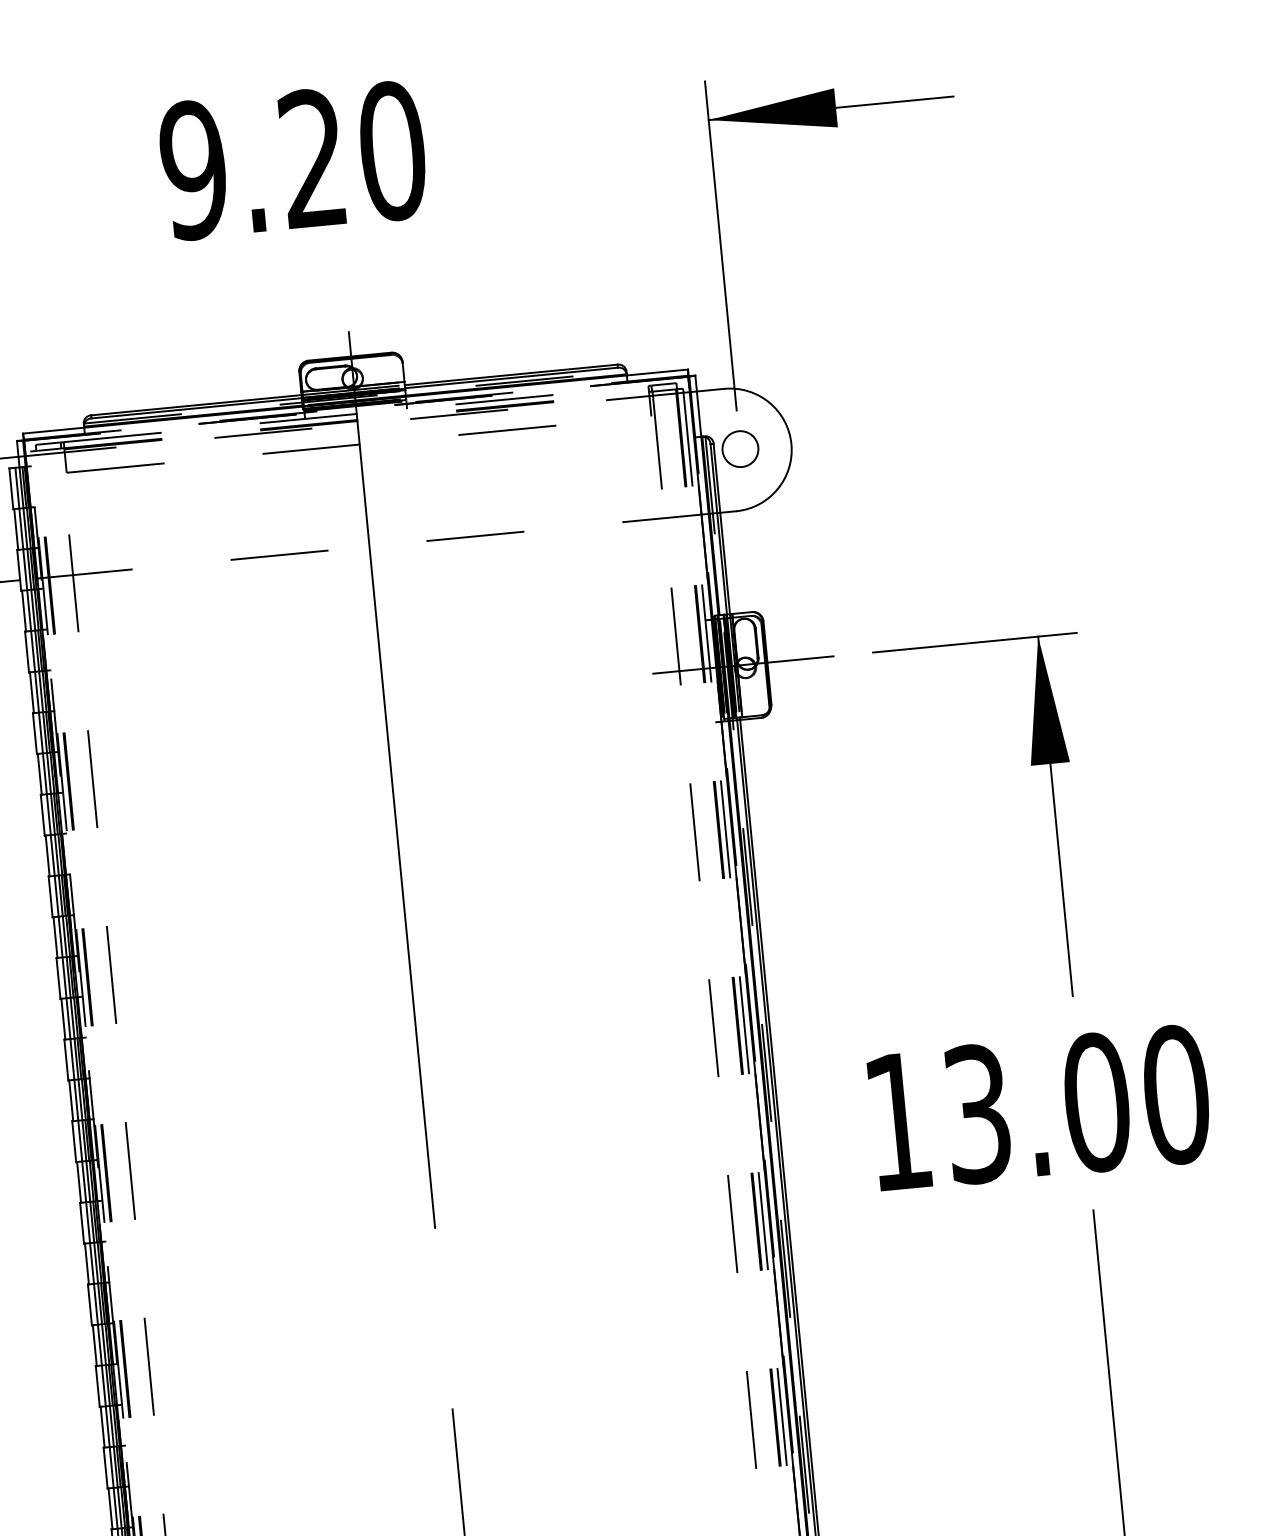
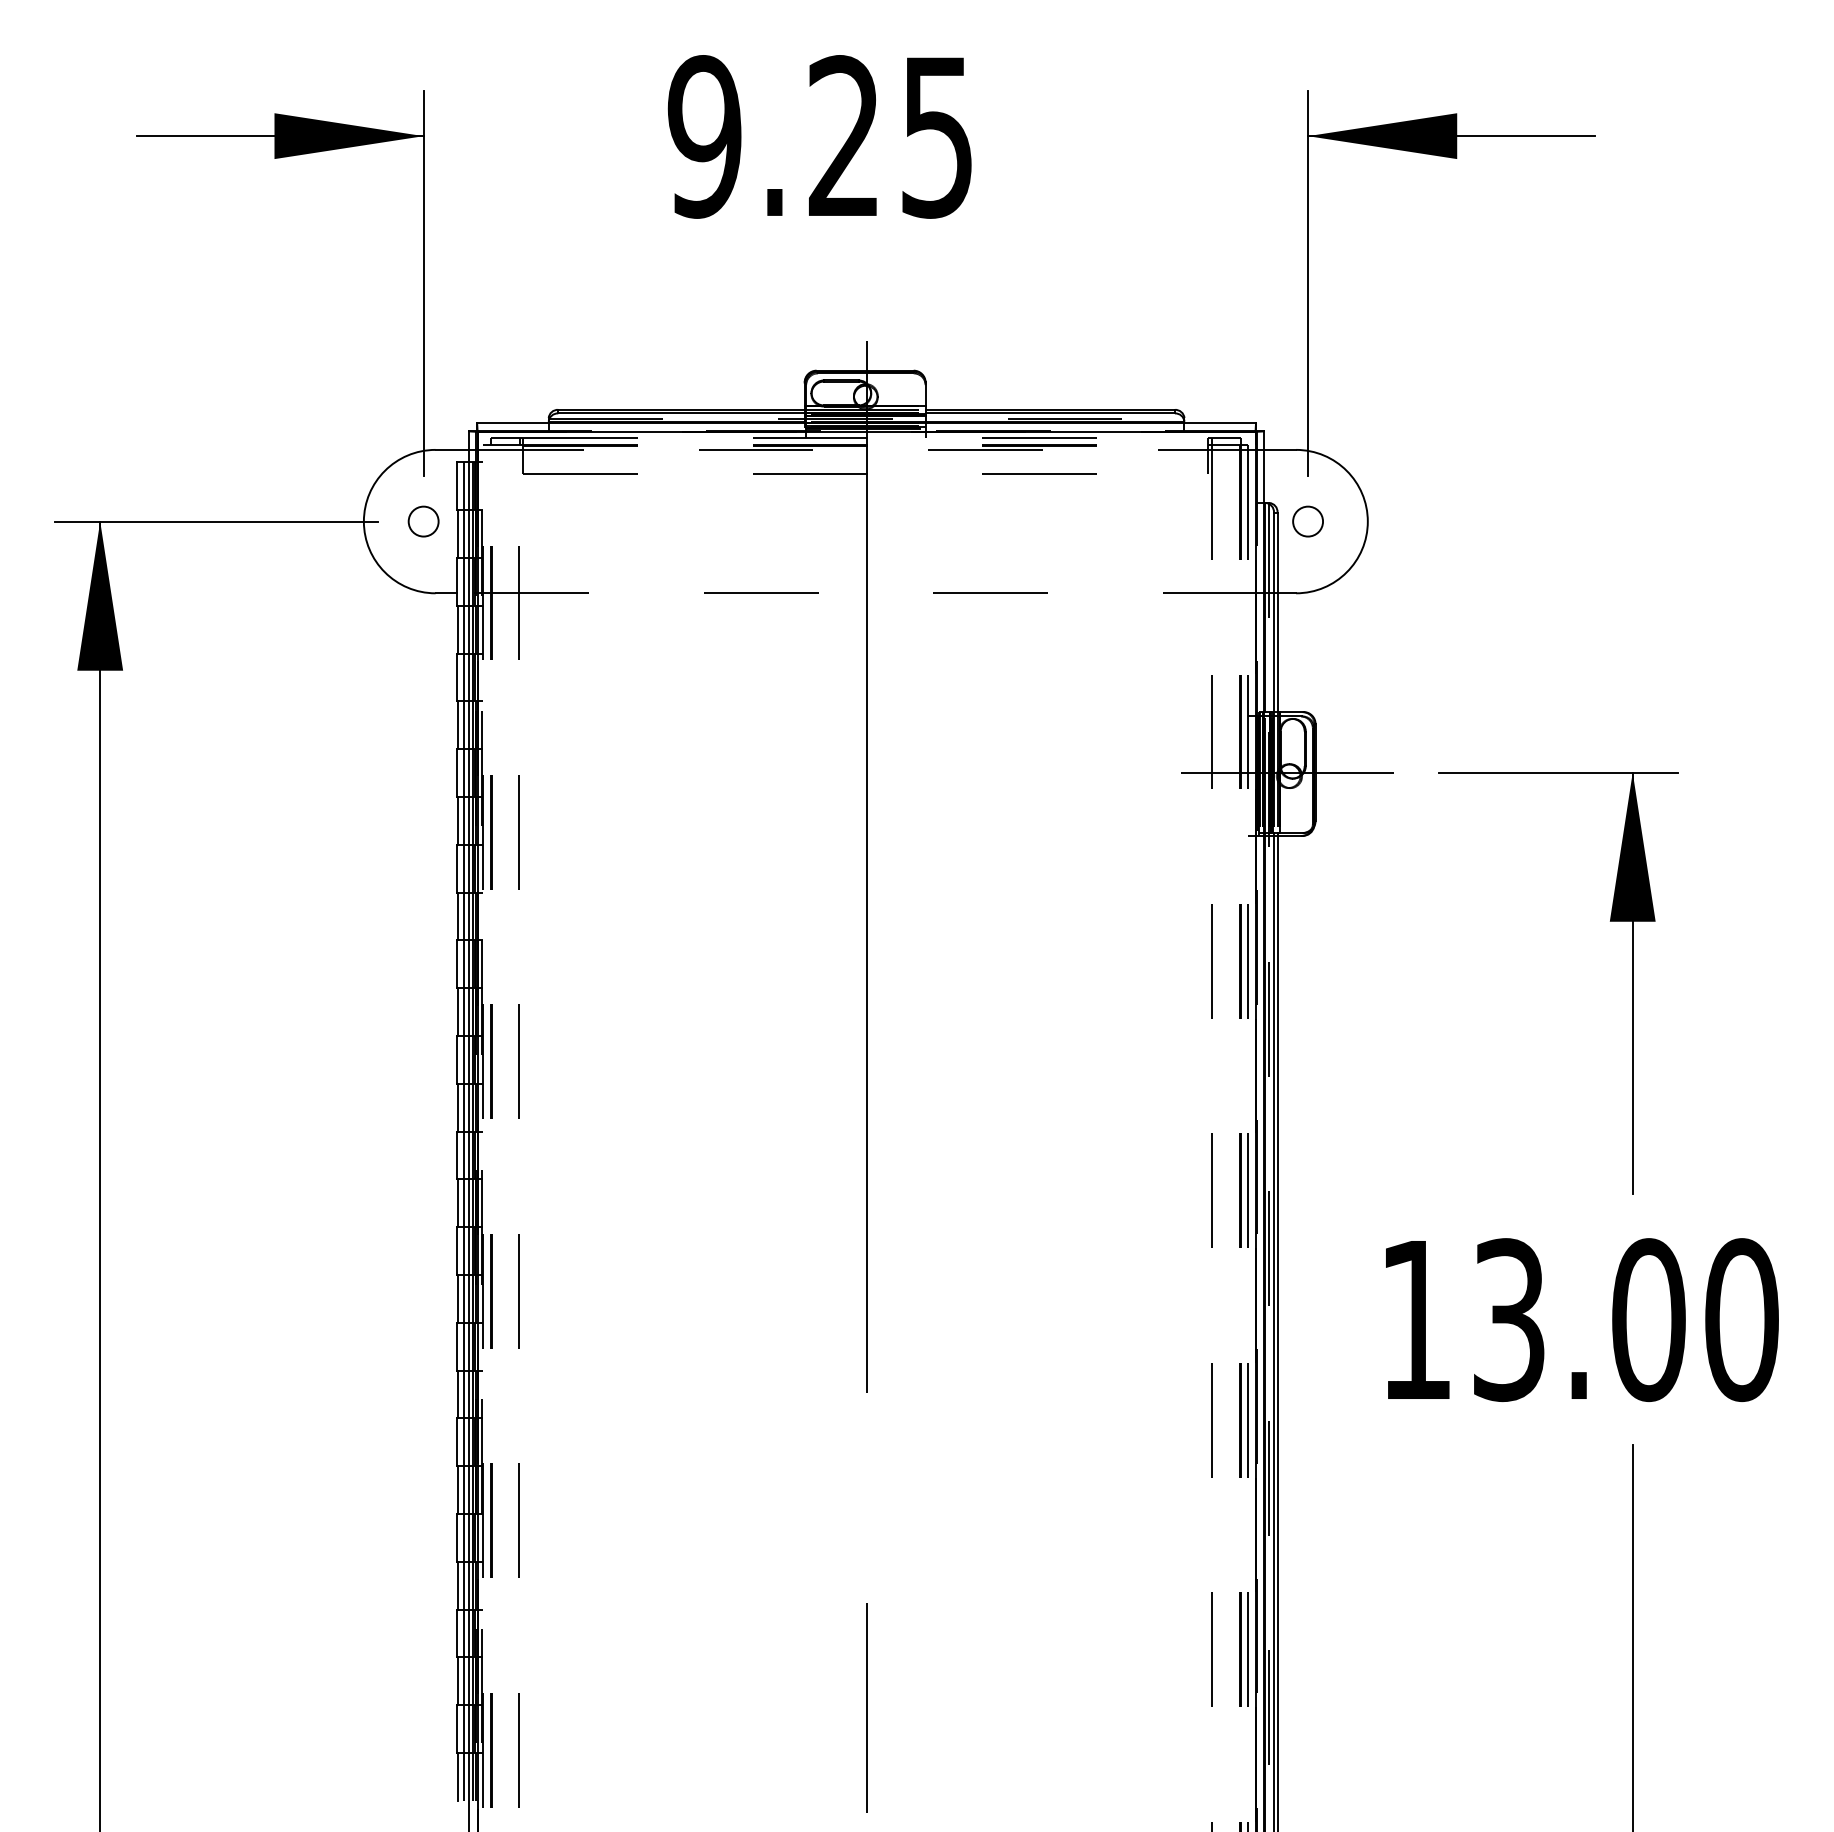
text: (392, 150) -> (937, 136), 9.20 -> 9.25
line: (356, 408) -> (866, 431), dashed -> solid
circle: (739, 449) -> (1307, 521), size x0.71

